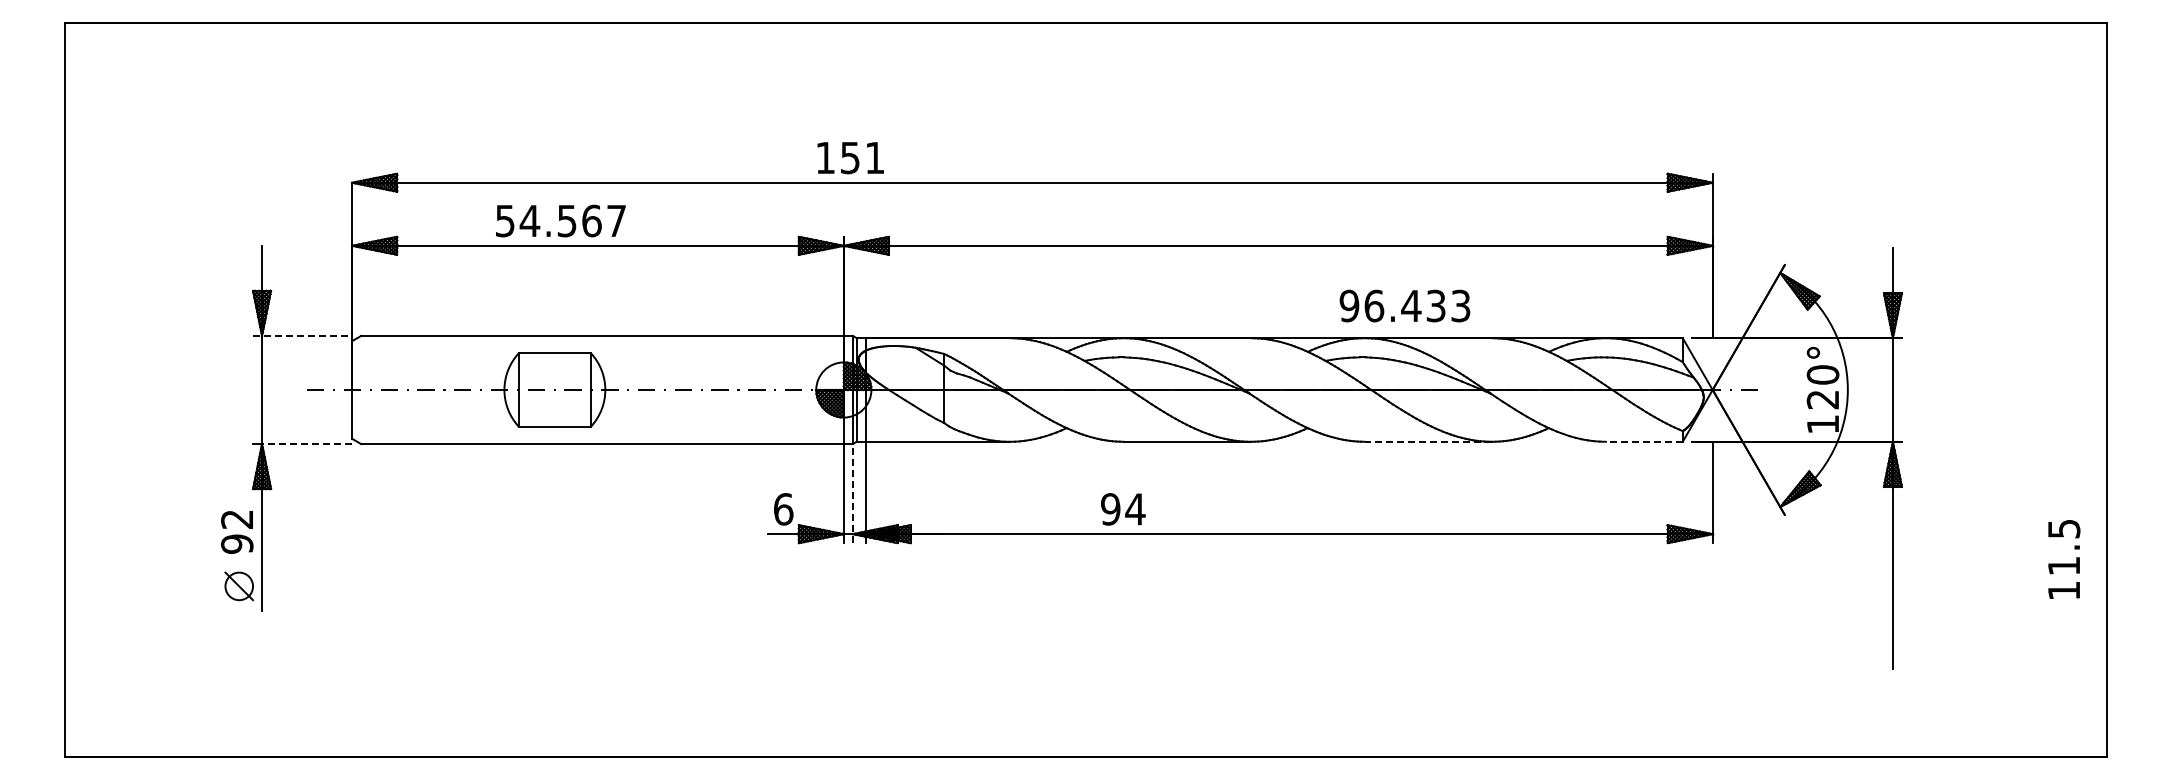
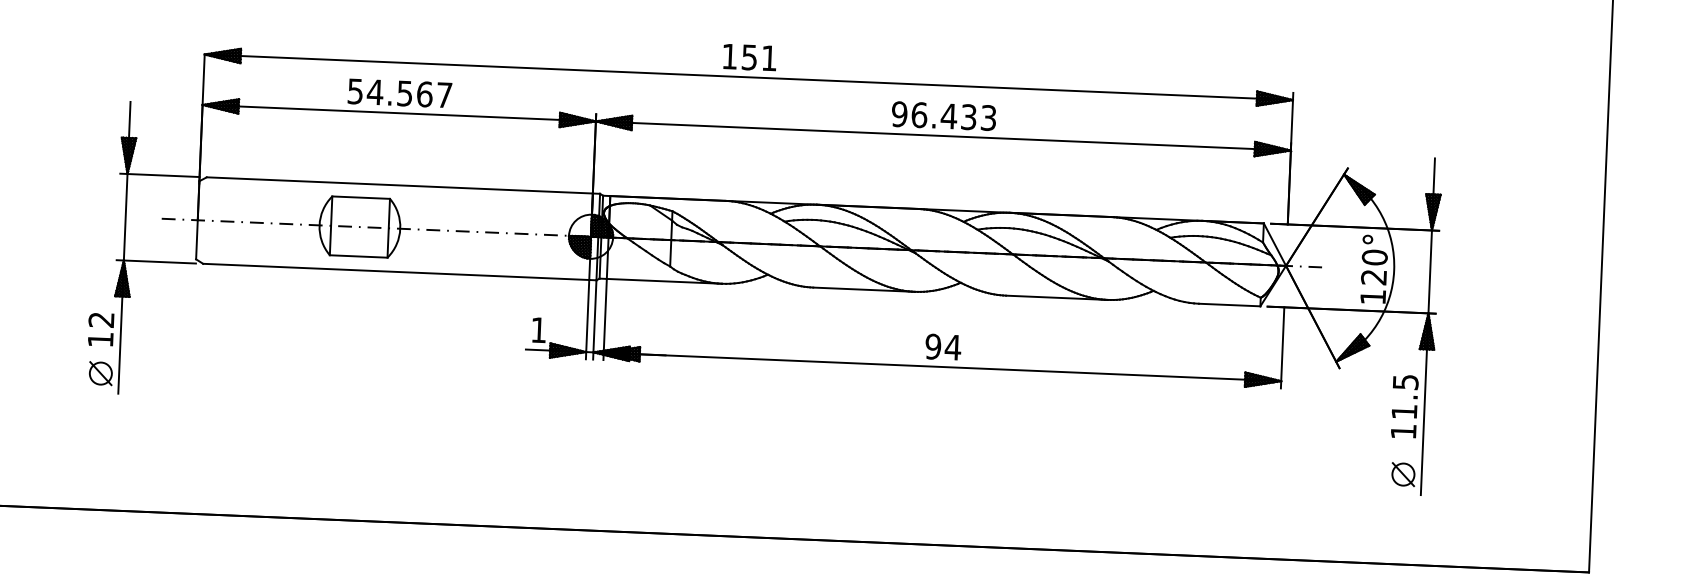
text: (850, 158) -> (749, 57), moved
text: (560, 220) -> (399, 92), moved
text: (1404, 305) -> (943, 115), moved
line: (302, 335) -> (159, 175), dashed -> solid
line: (1428, 441) -> (1057, 297), dashed -> solid
line: (1643, 441) -> (1228, 304), dashed -> solid
line: (306, 444) -> (159, 262), dashed -> solid
line: (852, 493) -> (594, 319), dashed -> solid
text: (783, 509) -> (538, 330), 6 -> 1
text: (1123, 509) -> (943, 347), moved
text: (237, 544) -> (100, 340), 92 -> 12
text: (2064, 559) -> (1405, 406), moved
part: (1869, 644) -> (1402, 474), added

